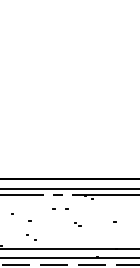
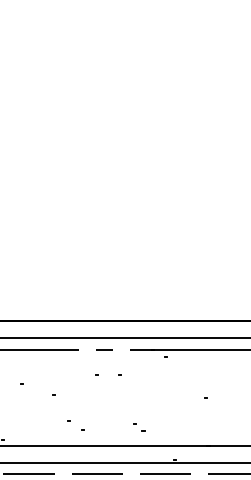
part: (77, 224) -> (138, 427), moved
part: (31, 237) -> (76, 425), moved

